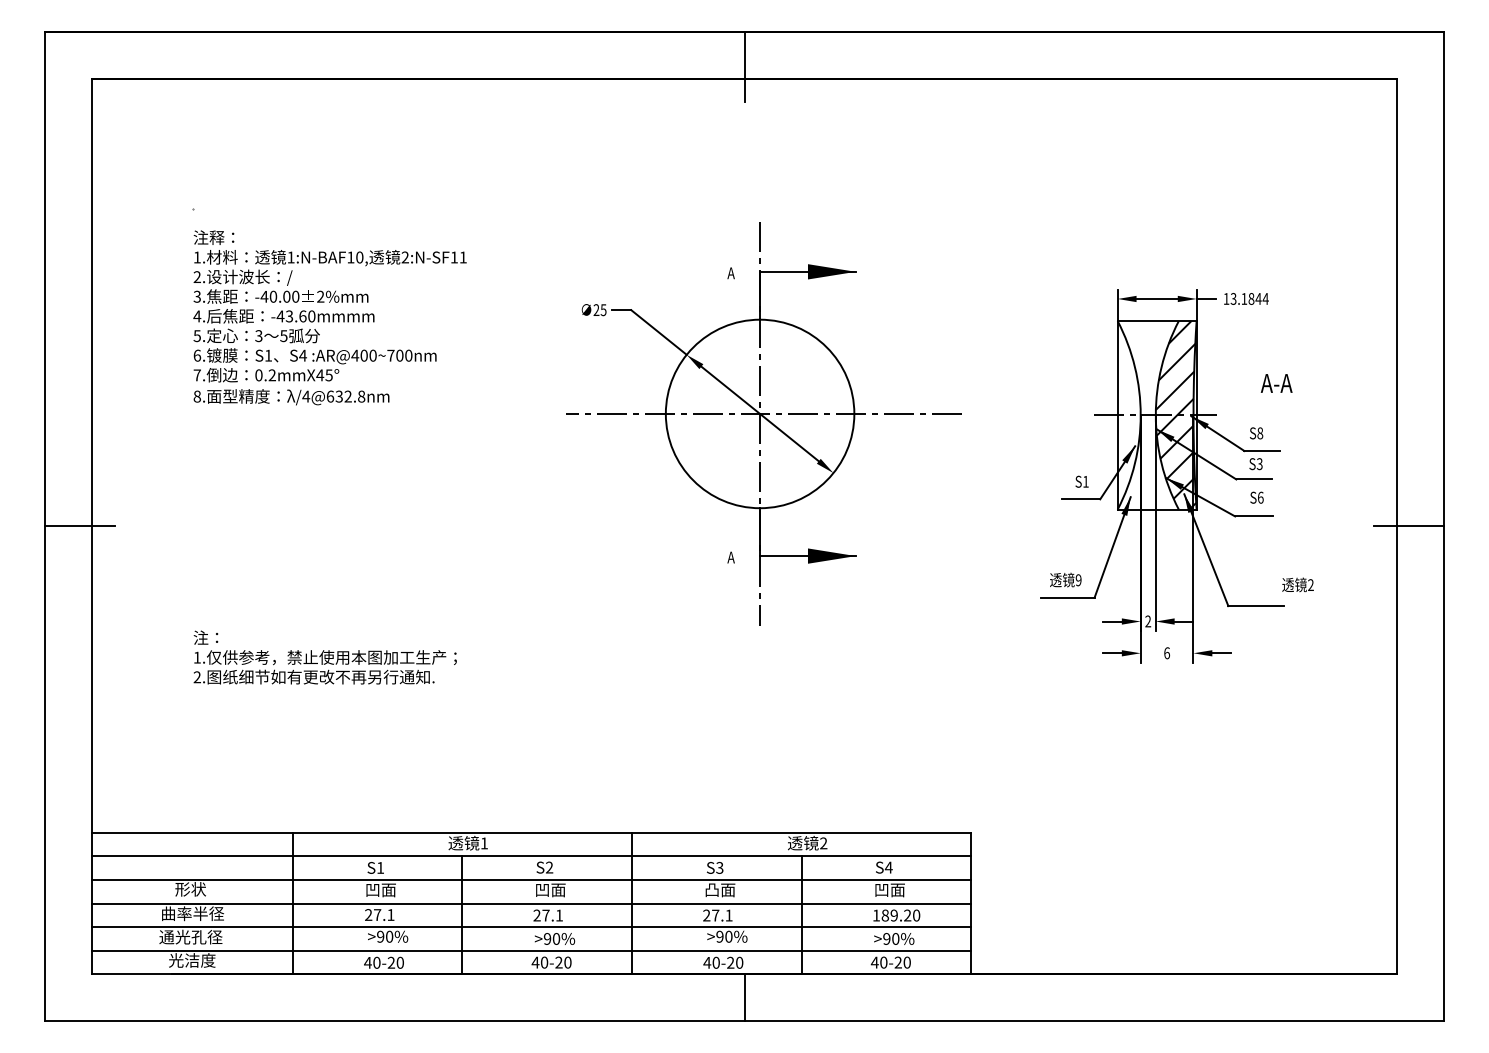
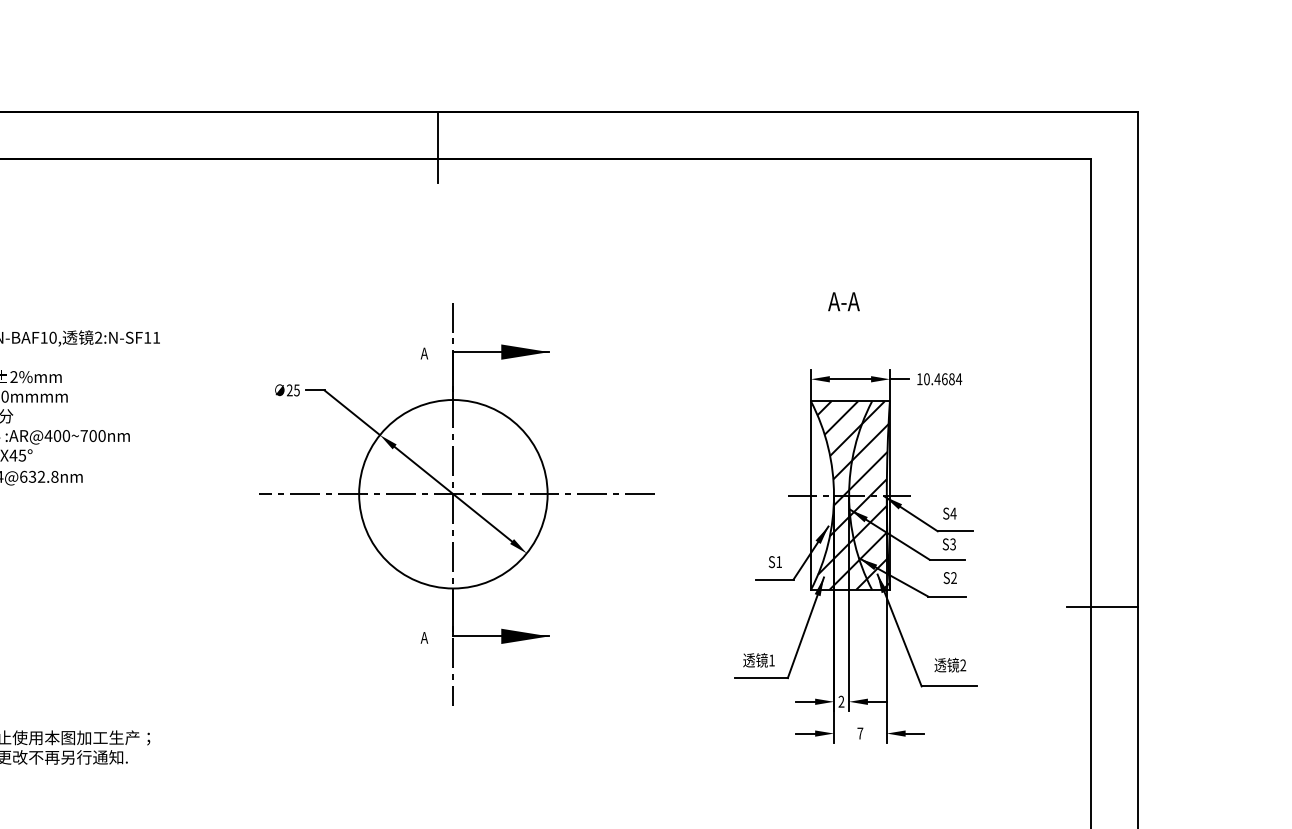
text: (1245, 298) -> (938, 378), 13.1844 -> 10.4684
text: (1276, 383) -> (843, 301), moved
hatch: (1147, 415) -> (840, 495), added
text: (1260, 433) -> (953, 513), S8 -> S4
text: (1260, 497) -> (953, 577), S6 -> S2
text: (1078, 580) -> (771, 660), 9 -> 1
text: (1297, 584) -> (949, 664), moved
text: (1167, 653) -> (860, 733), 6 -> 7

